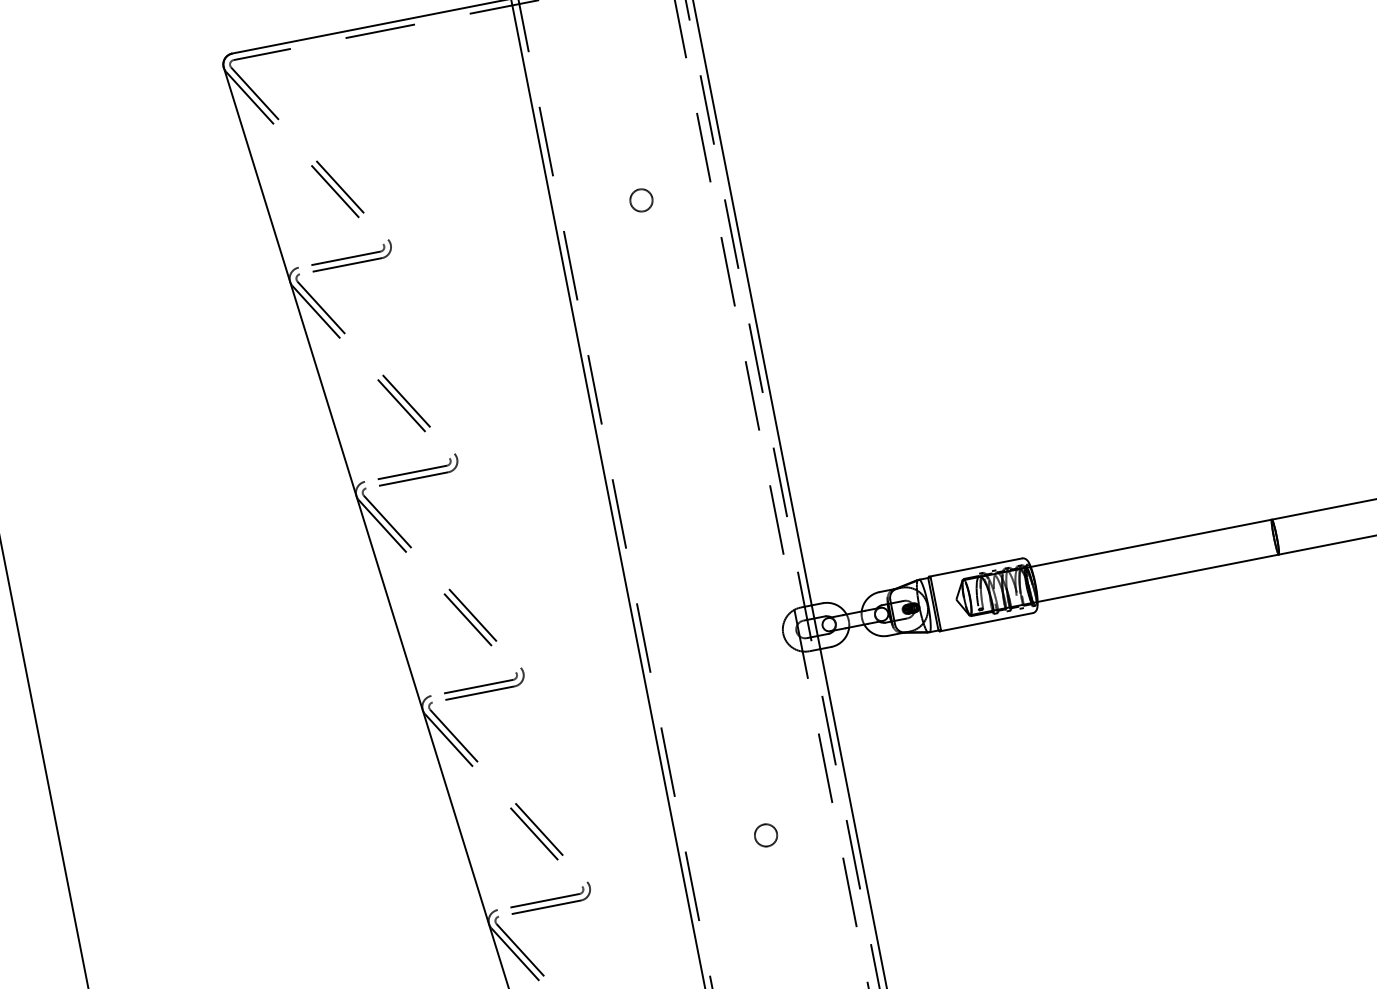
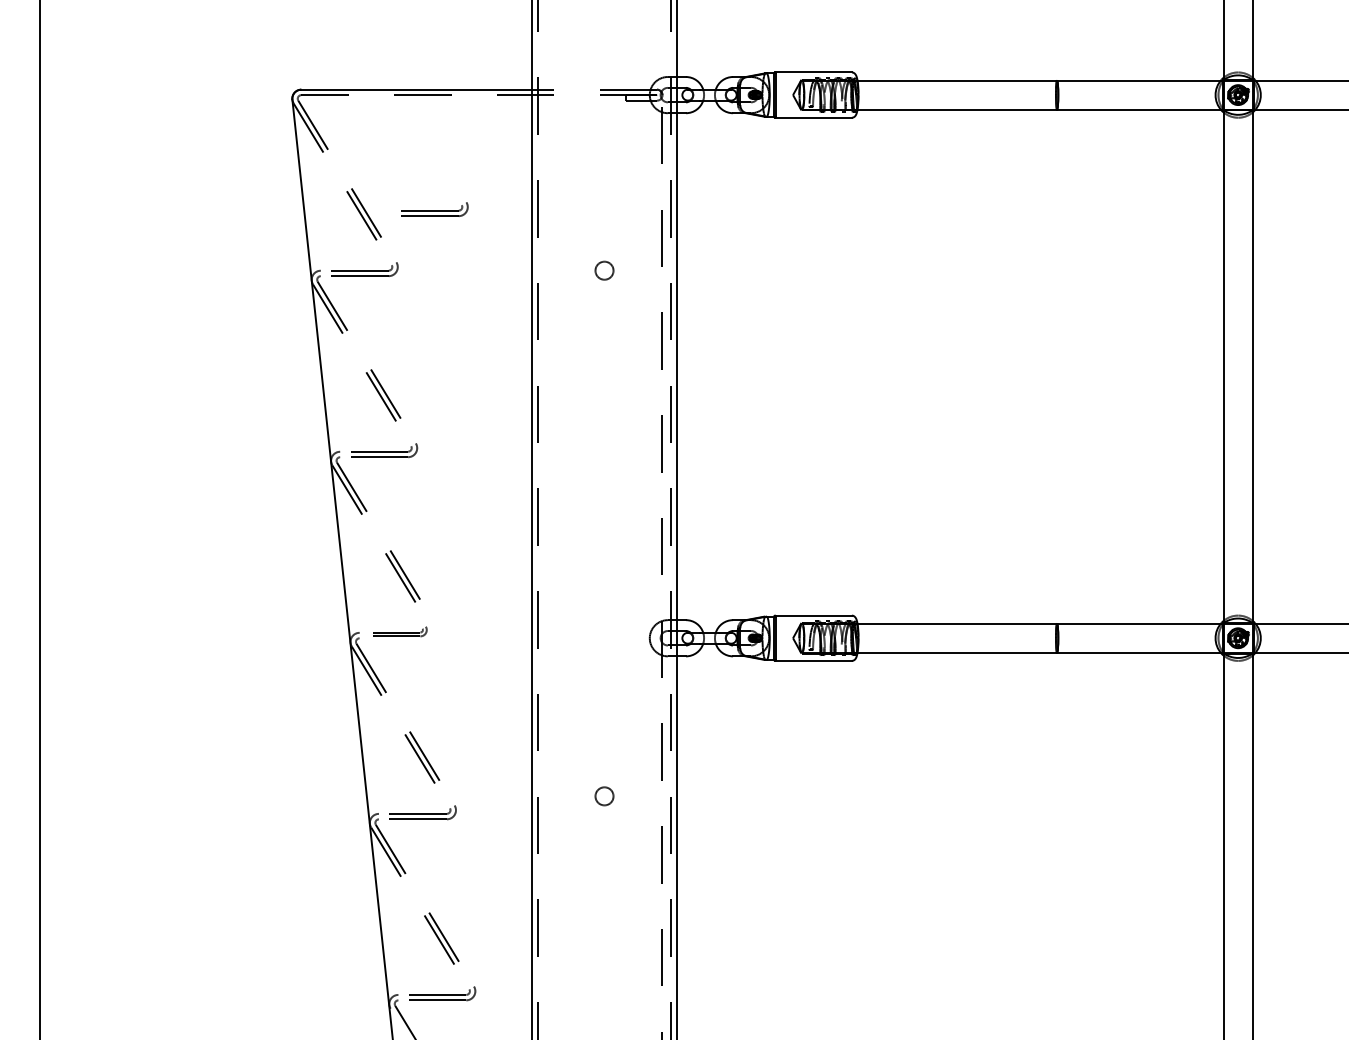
part: (421, 166) -> (434, 209), added
part: (484, 683) -> (403, 631), size x0.7

